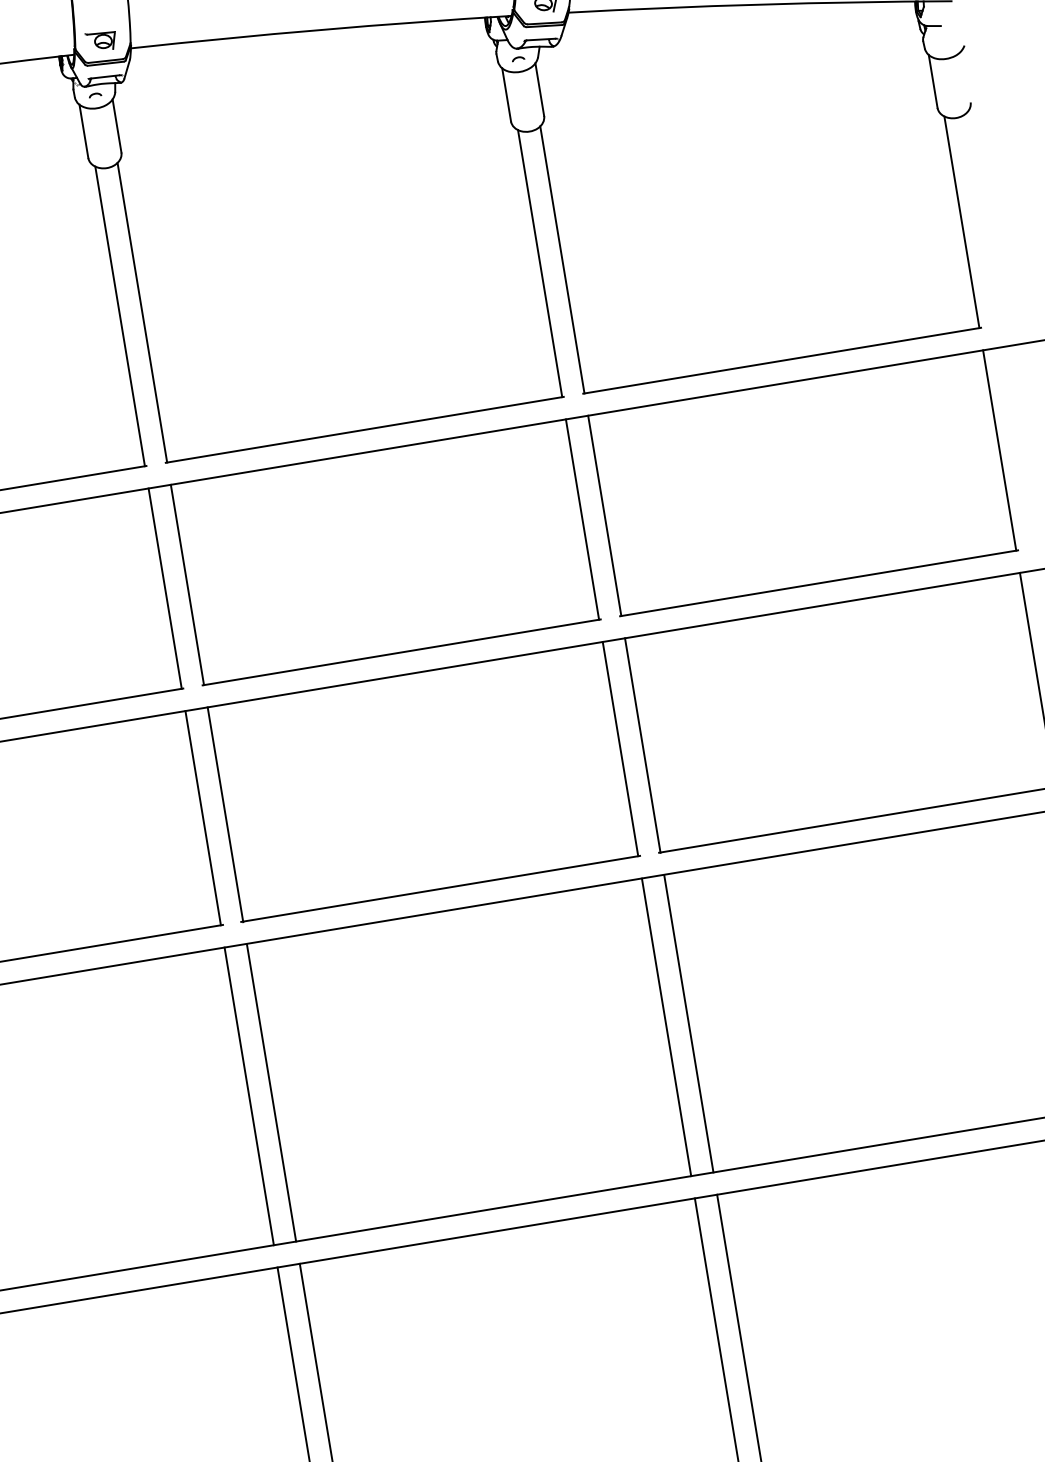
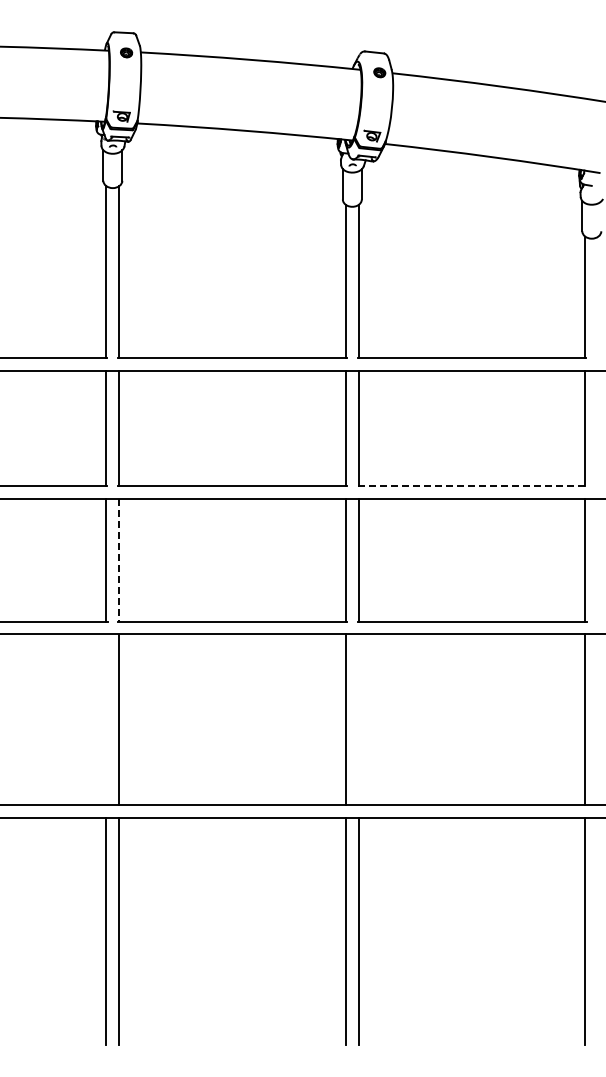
line: (819, 582) -> (472, 485), solid -> dashed
line: (225, 815) -> (119, 560), solid -> dashed
line: (688, 1023) -> (358, 719), removed
line: (249, 1095) -> (106, 719), removed

